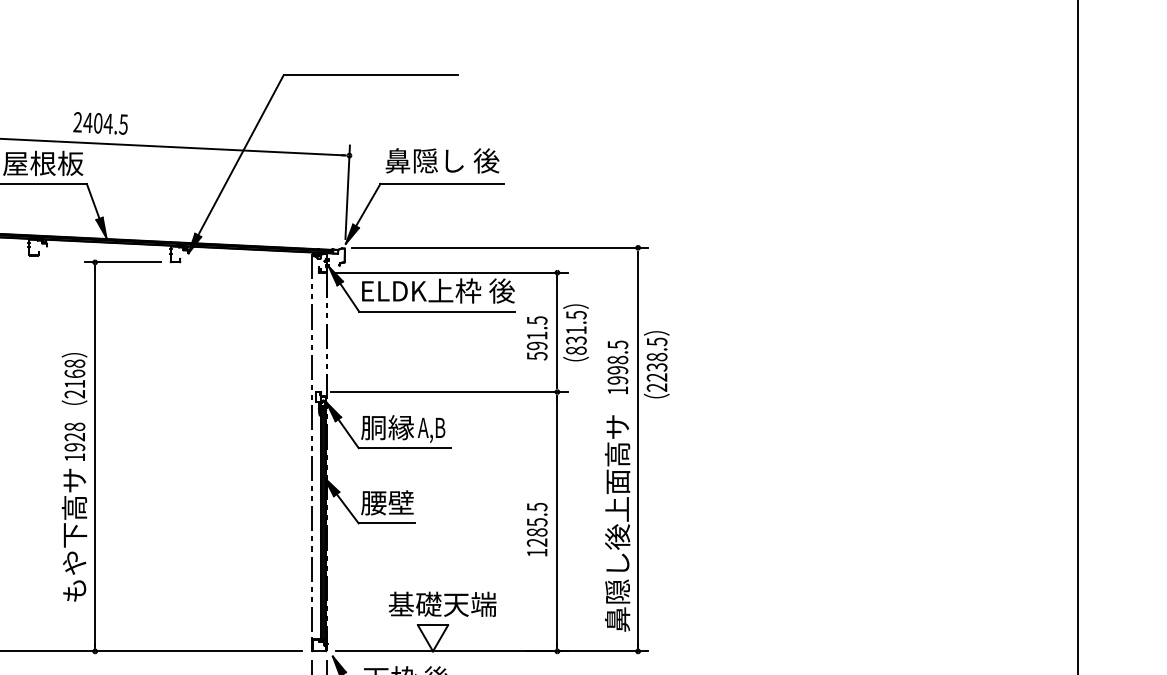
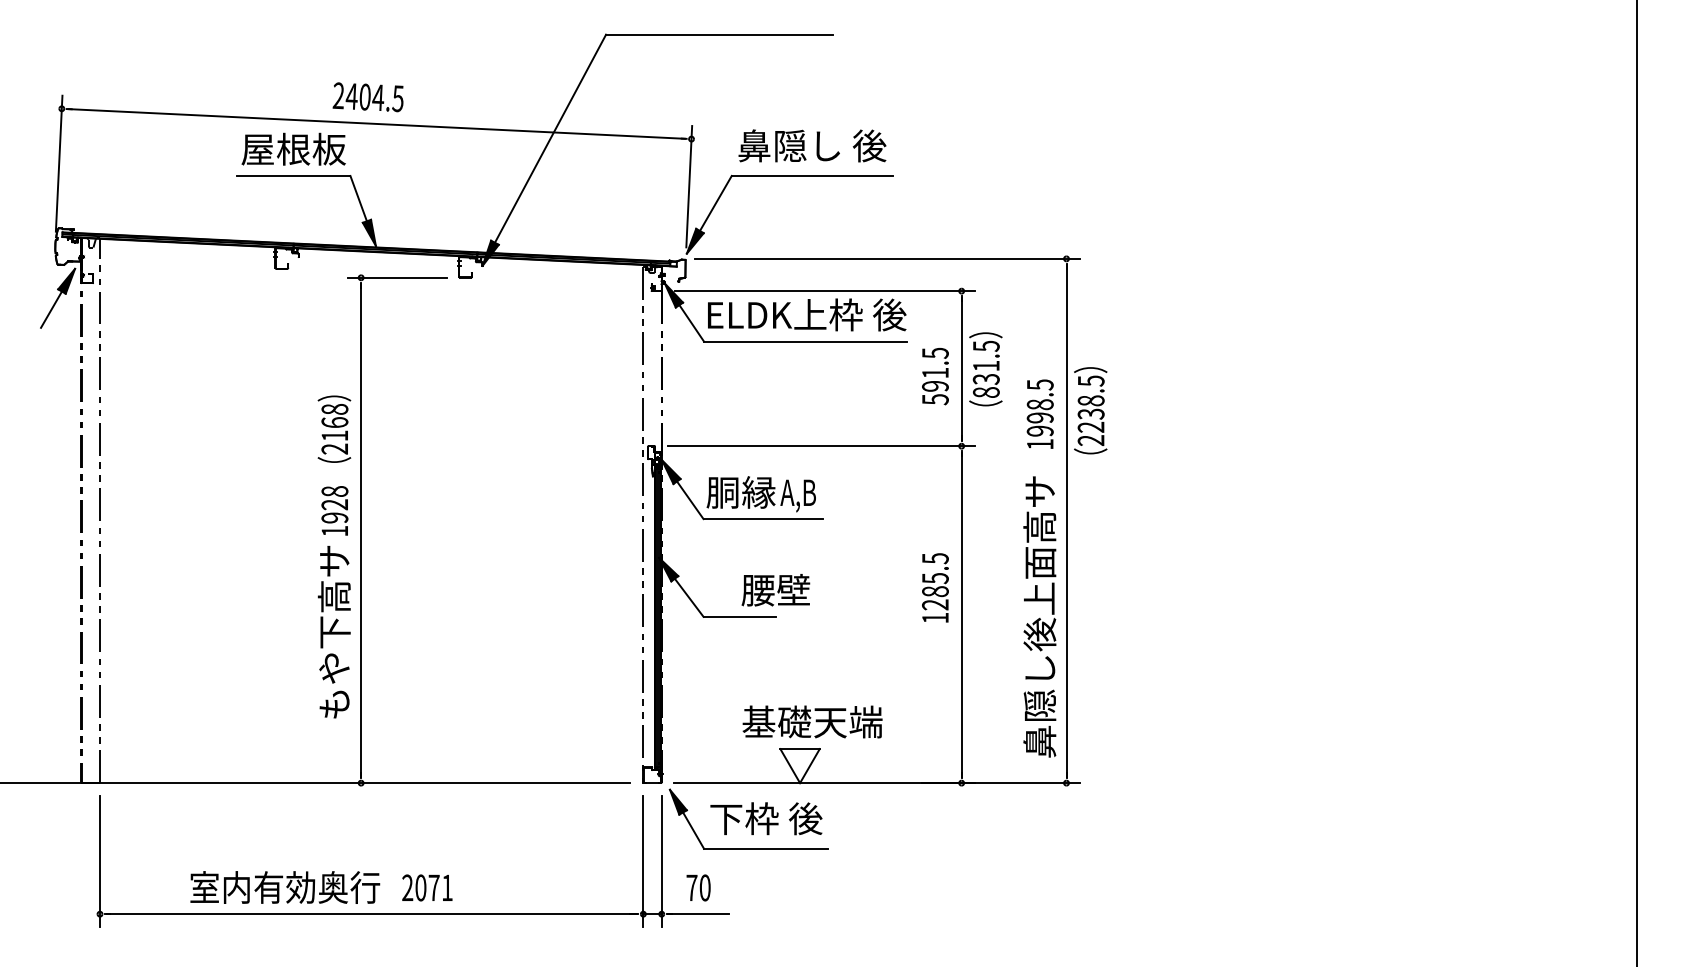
text: (387, 503) -> (775, 590), moved
text: (537, 529) -> (935, 587), moved

